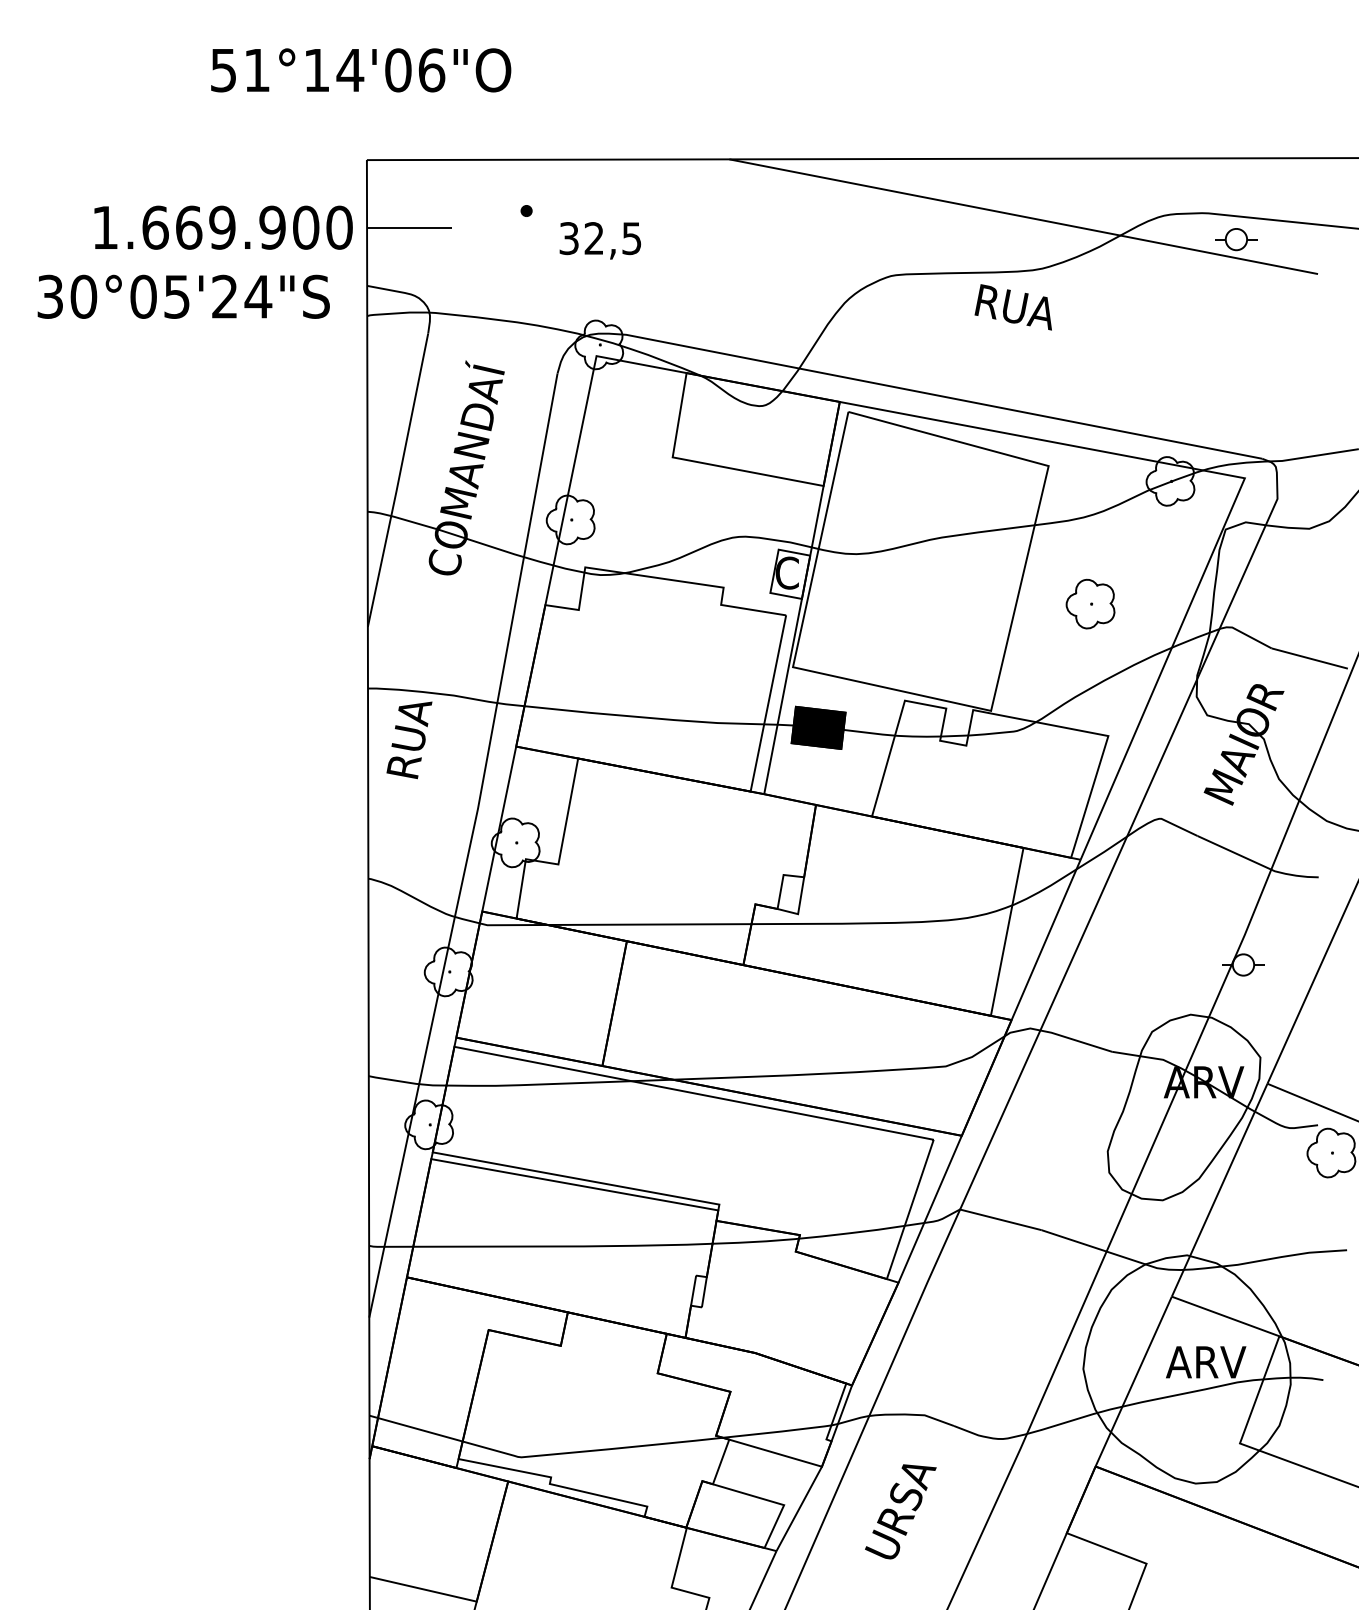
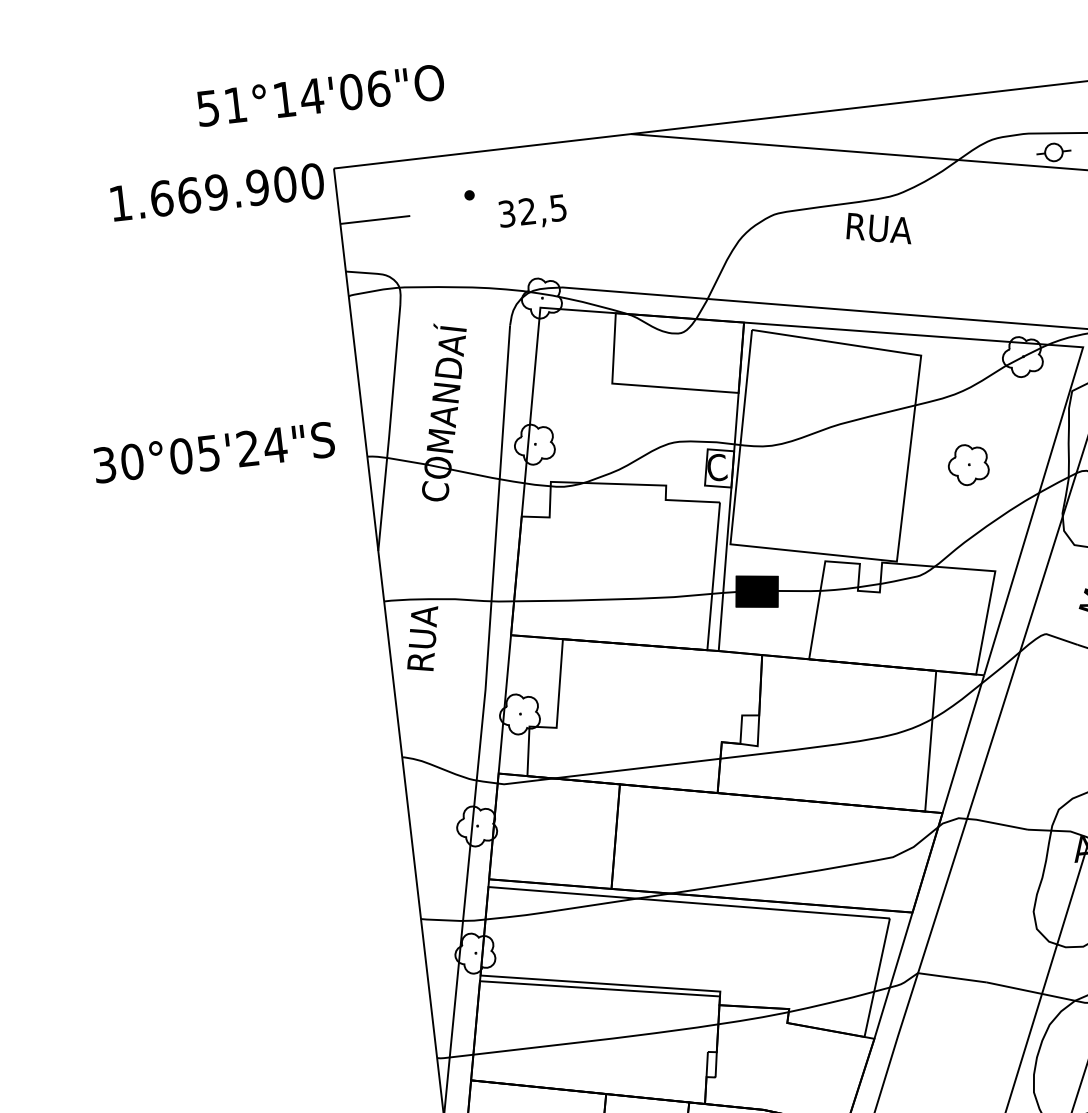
text: (223, 227) -> (217, 192), moved
text: (183, 296) -> (214, 452), moved

